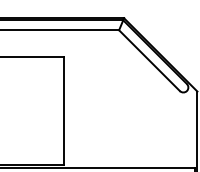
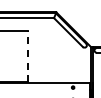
line: (63, 111) -> (27, 56), solid -> dashed

